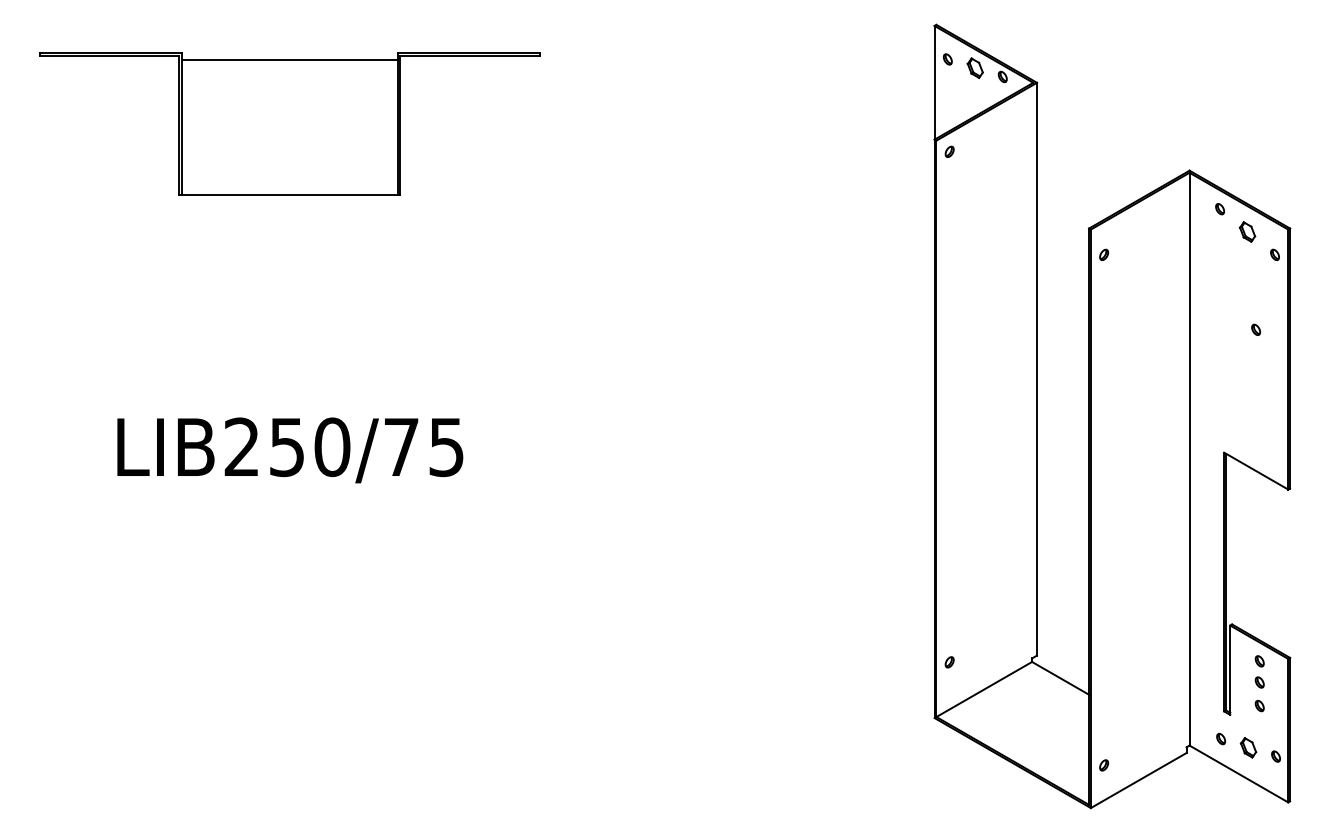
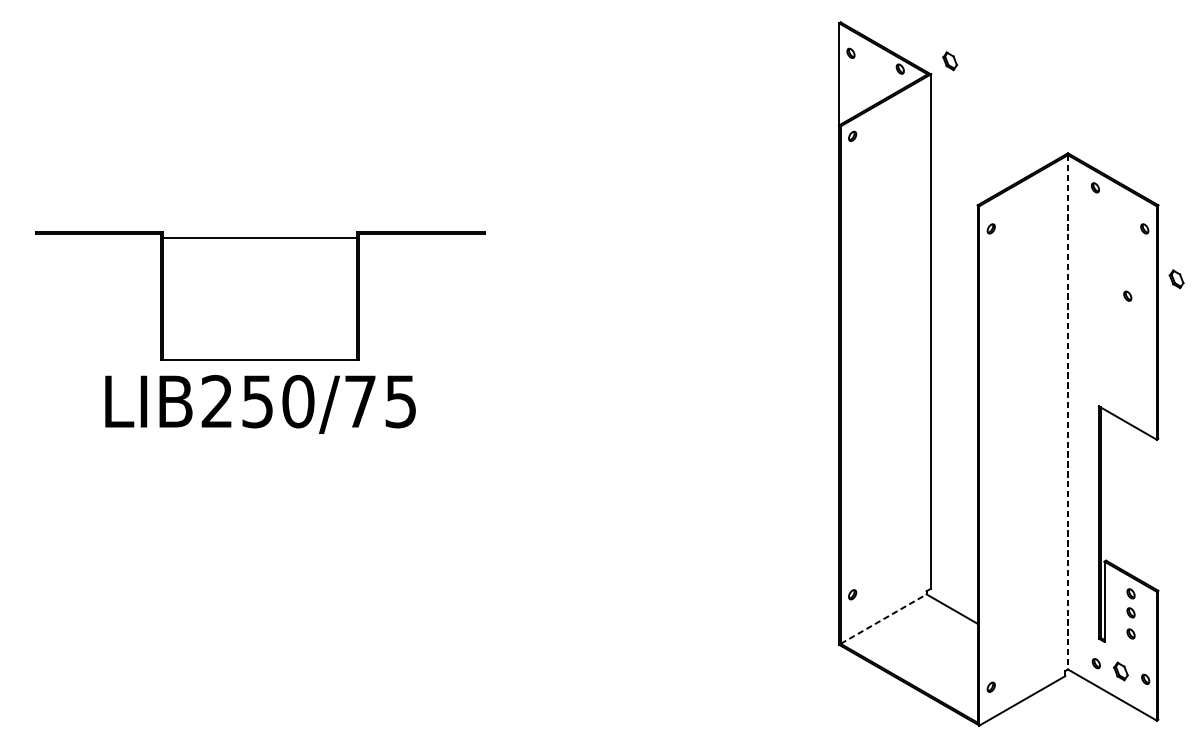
part: (974, 68) -> (949, 61), moved
part: (289, 123) -> (259, 294), moved
part: (1247, 231) -> (1176, 278), moved
line: (1189, 459) -> (1067, 412), solid -> dashed
line: (984, 689) -> (883, 619), solid -> dashed

